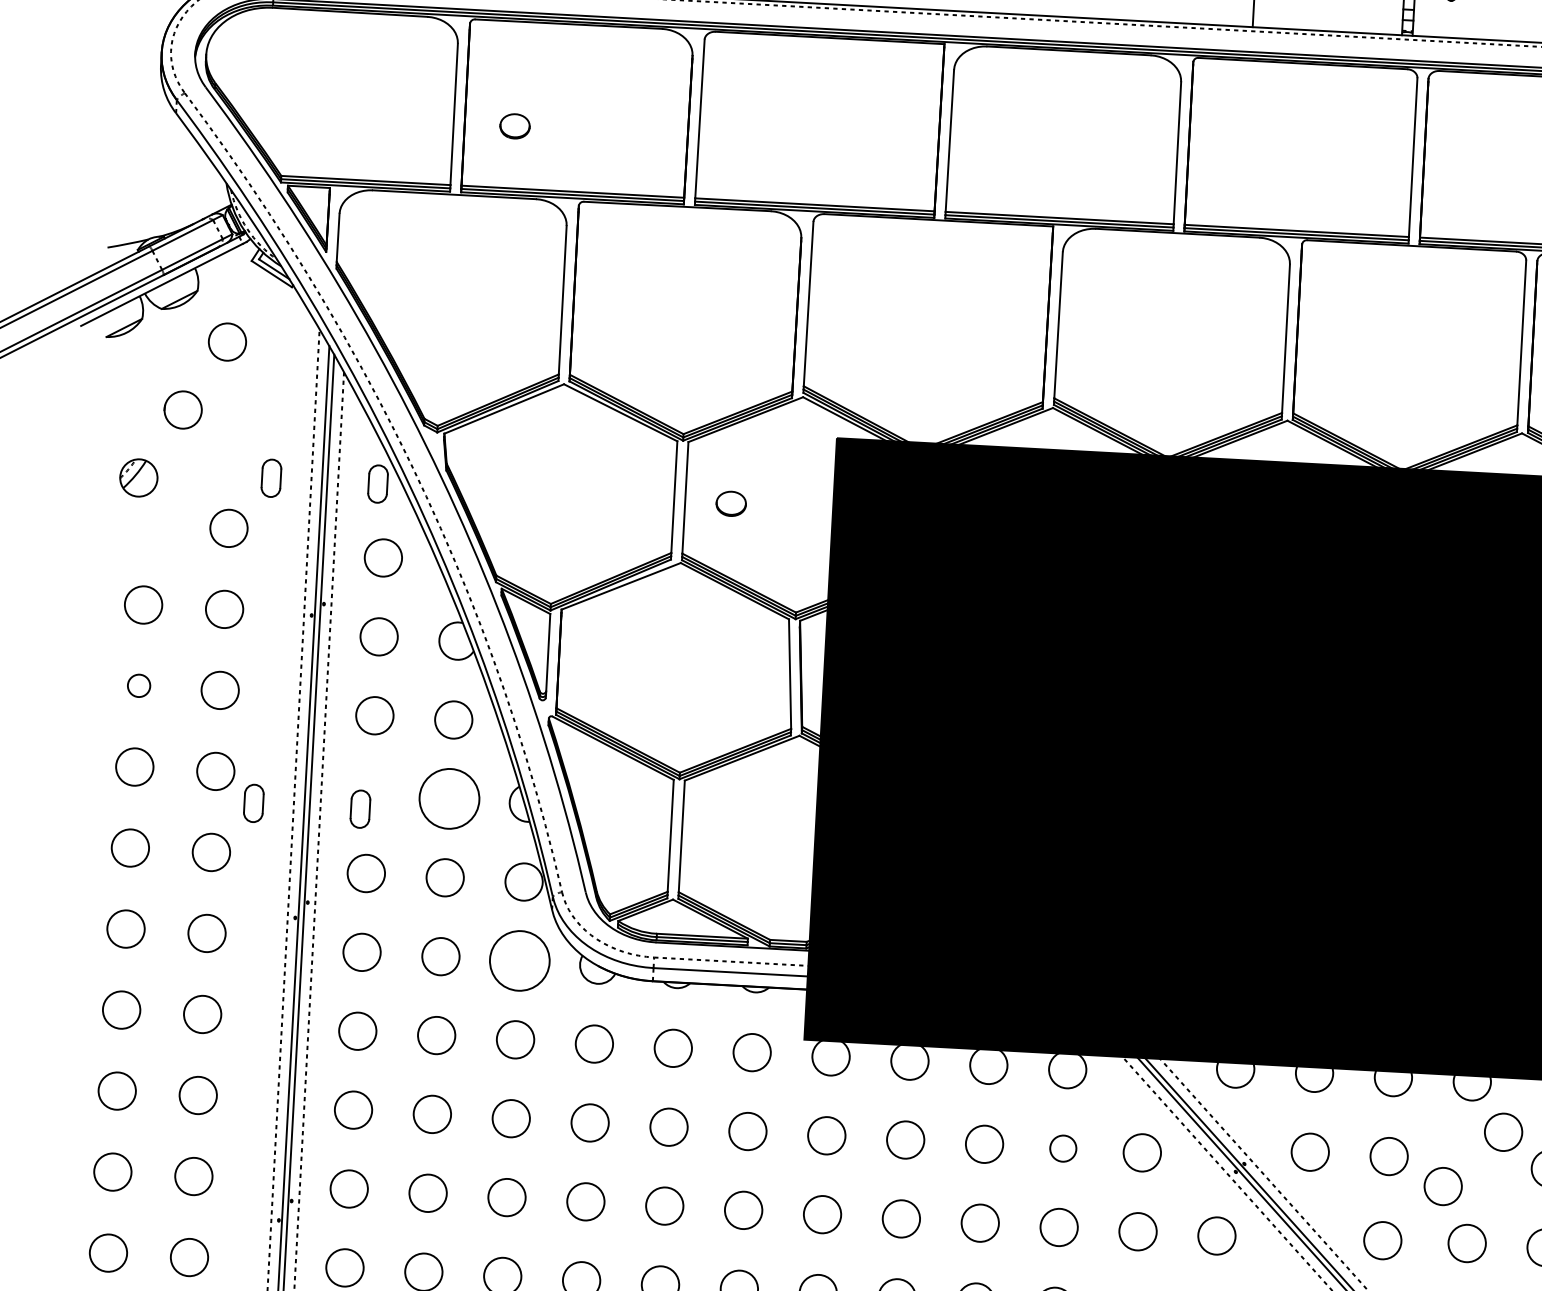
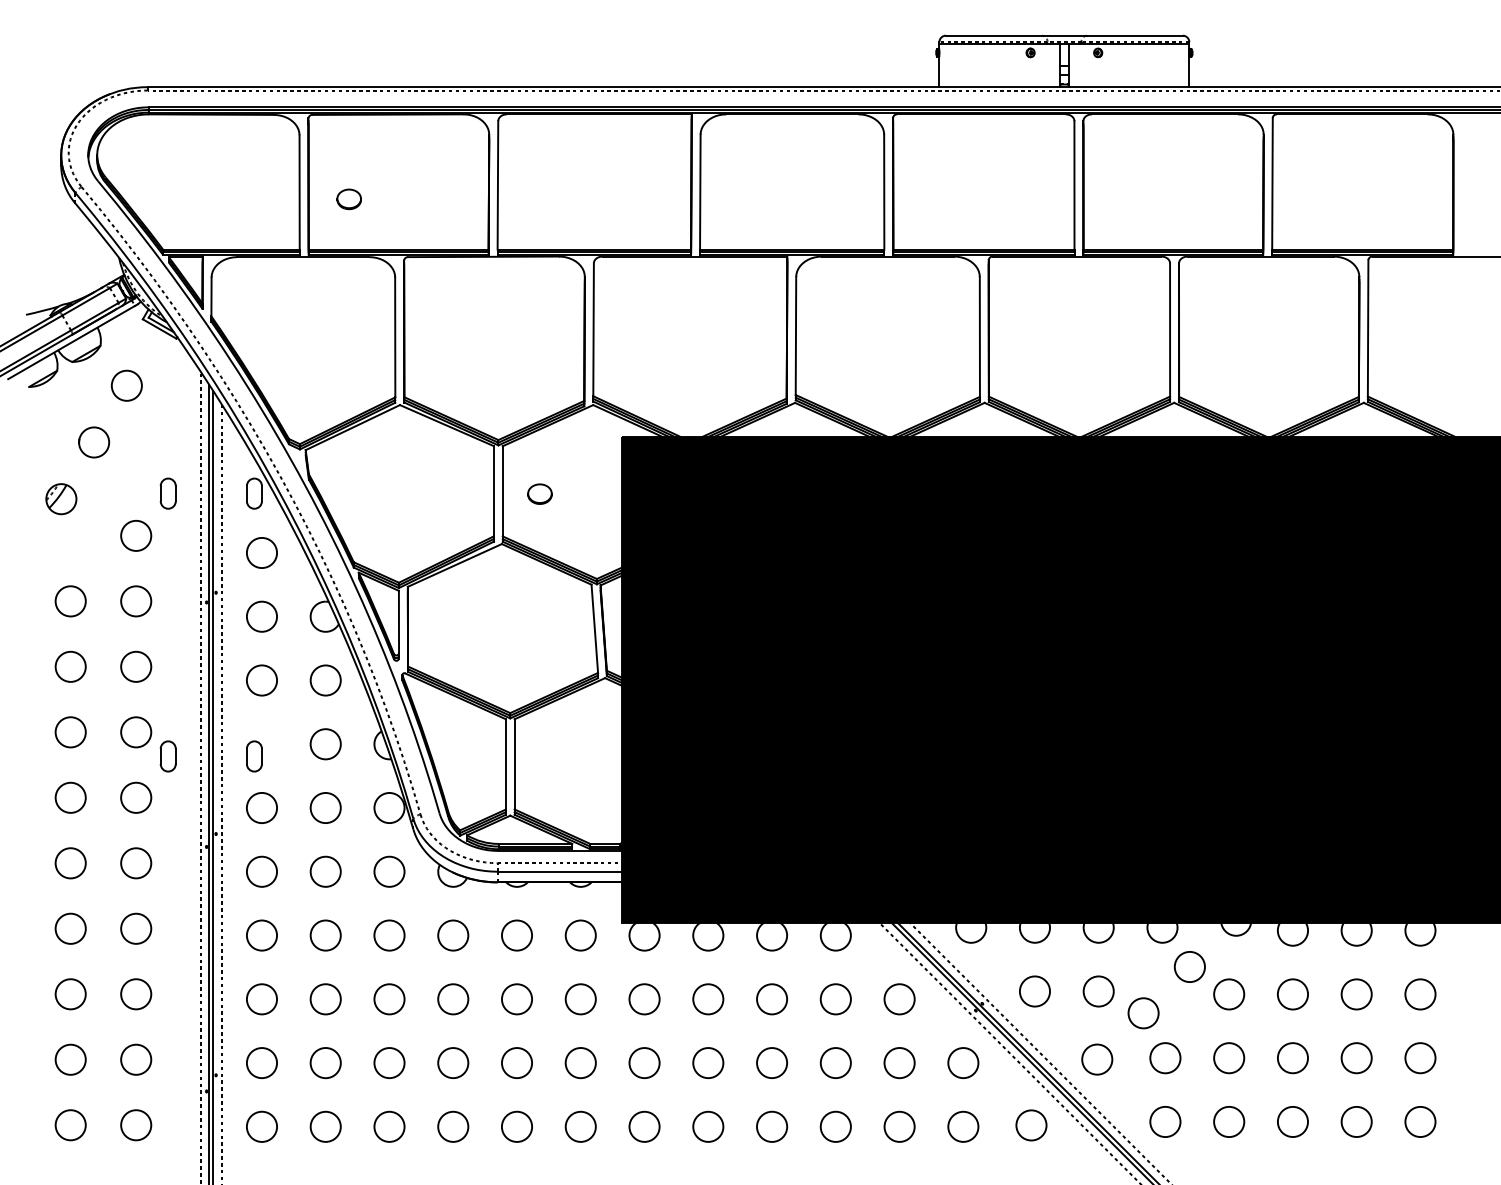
circle: (138, 685) -> (70, 666), size x1.67
circle: (449, 799) -> (325, 744), size x0.62
circle: (519, 960) -> (389, 871), size x0.62
circle: (1063, 1148) -> (835, 999), size x1.43

